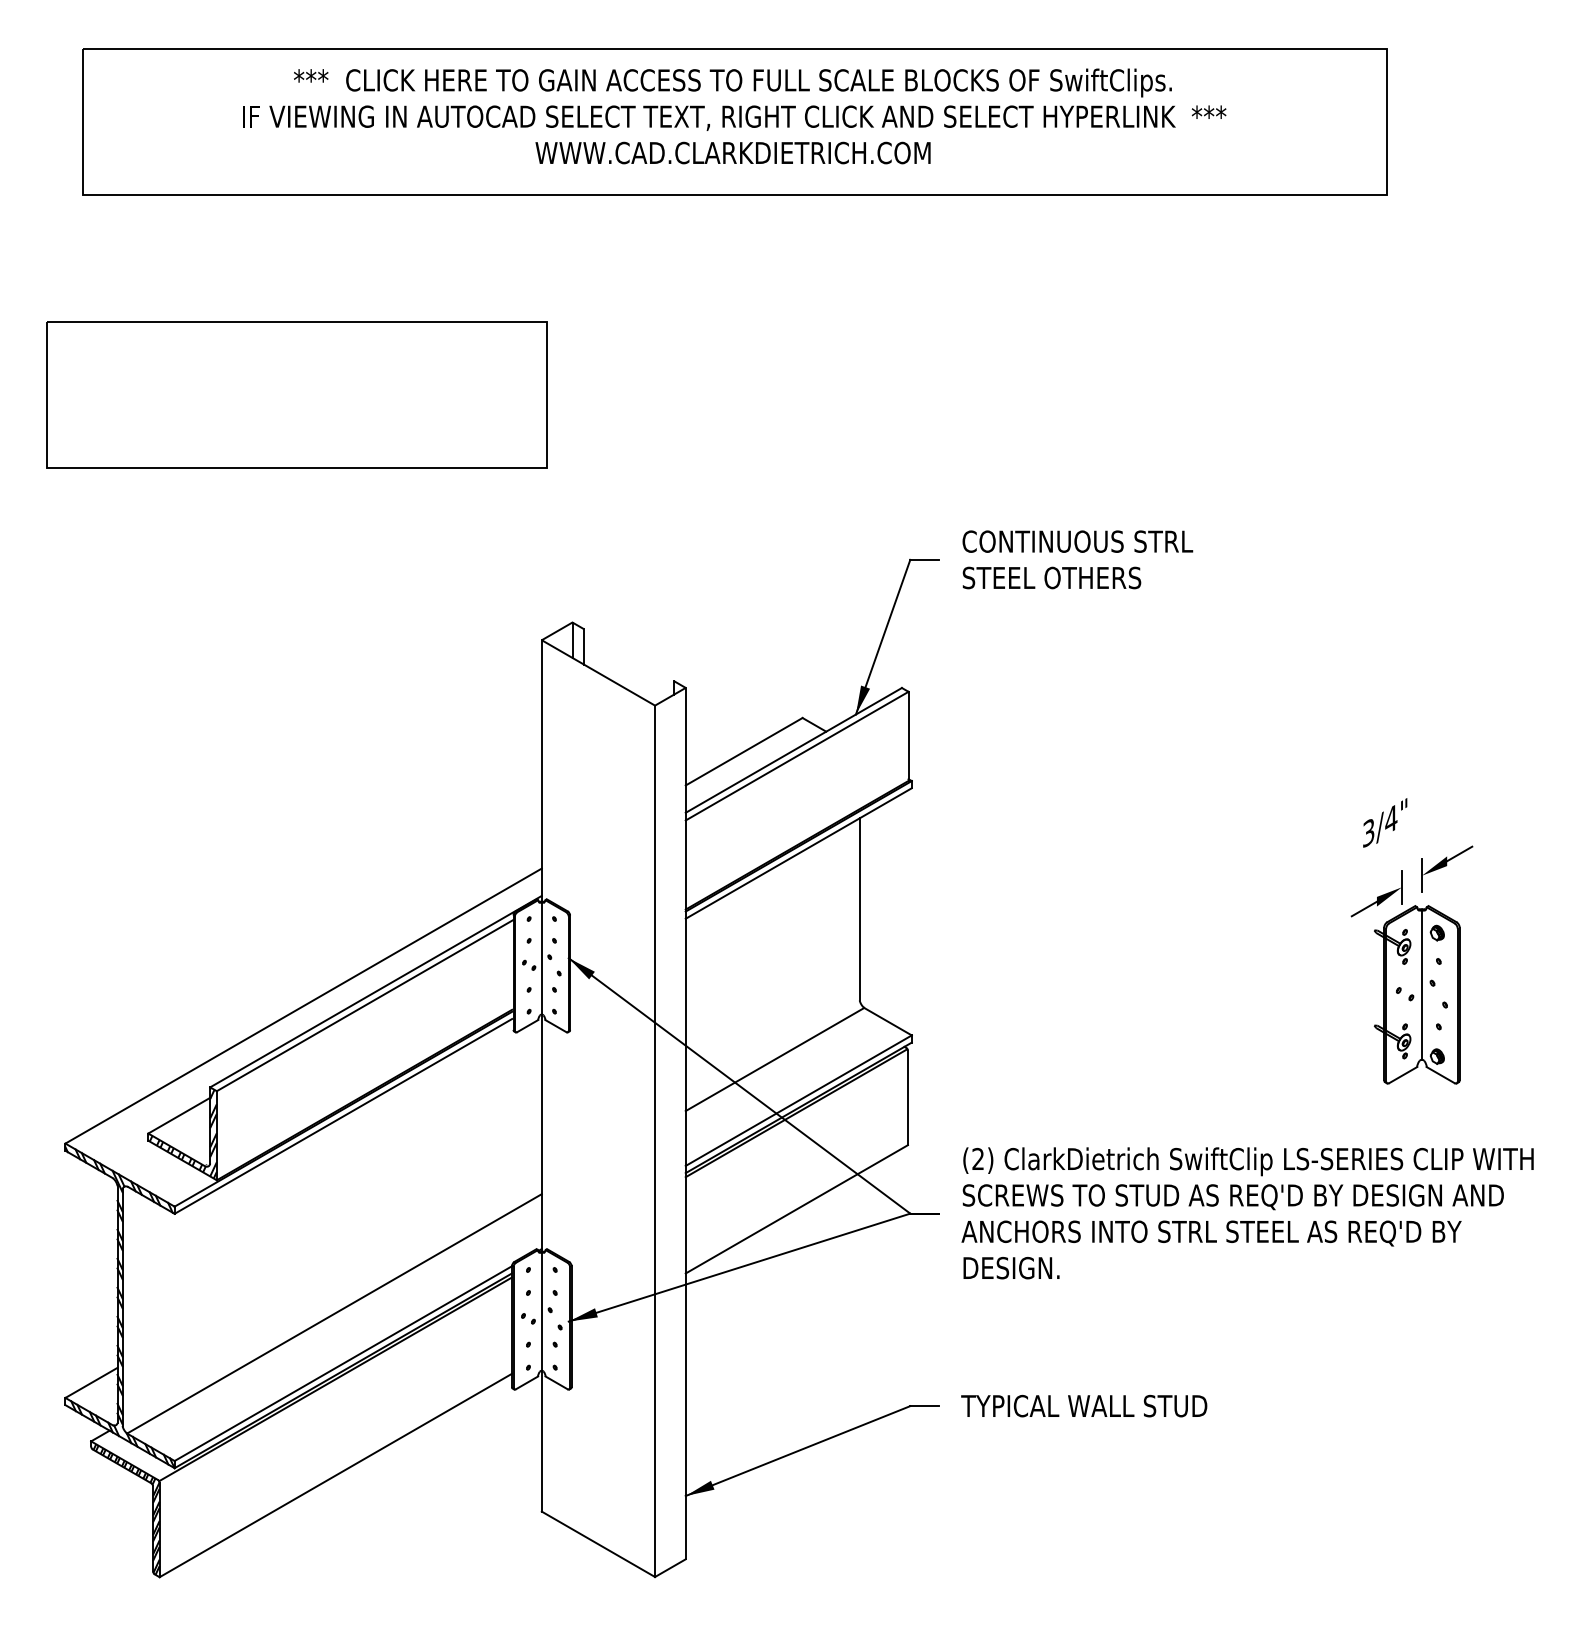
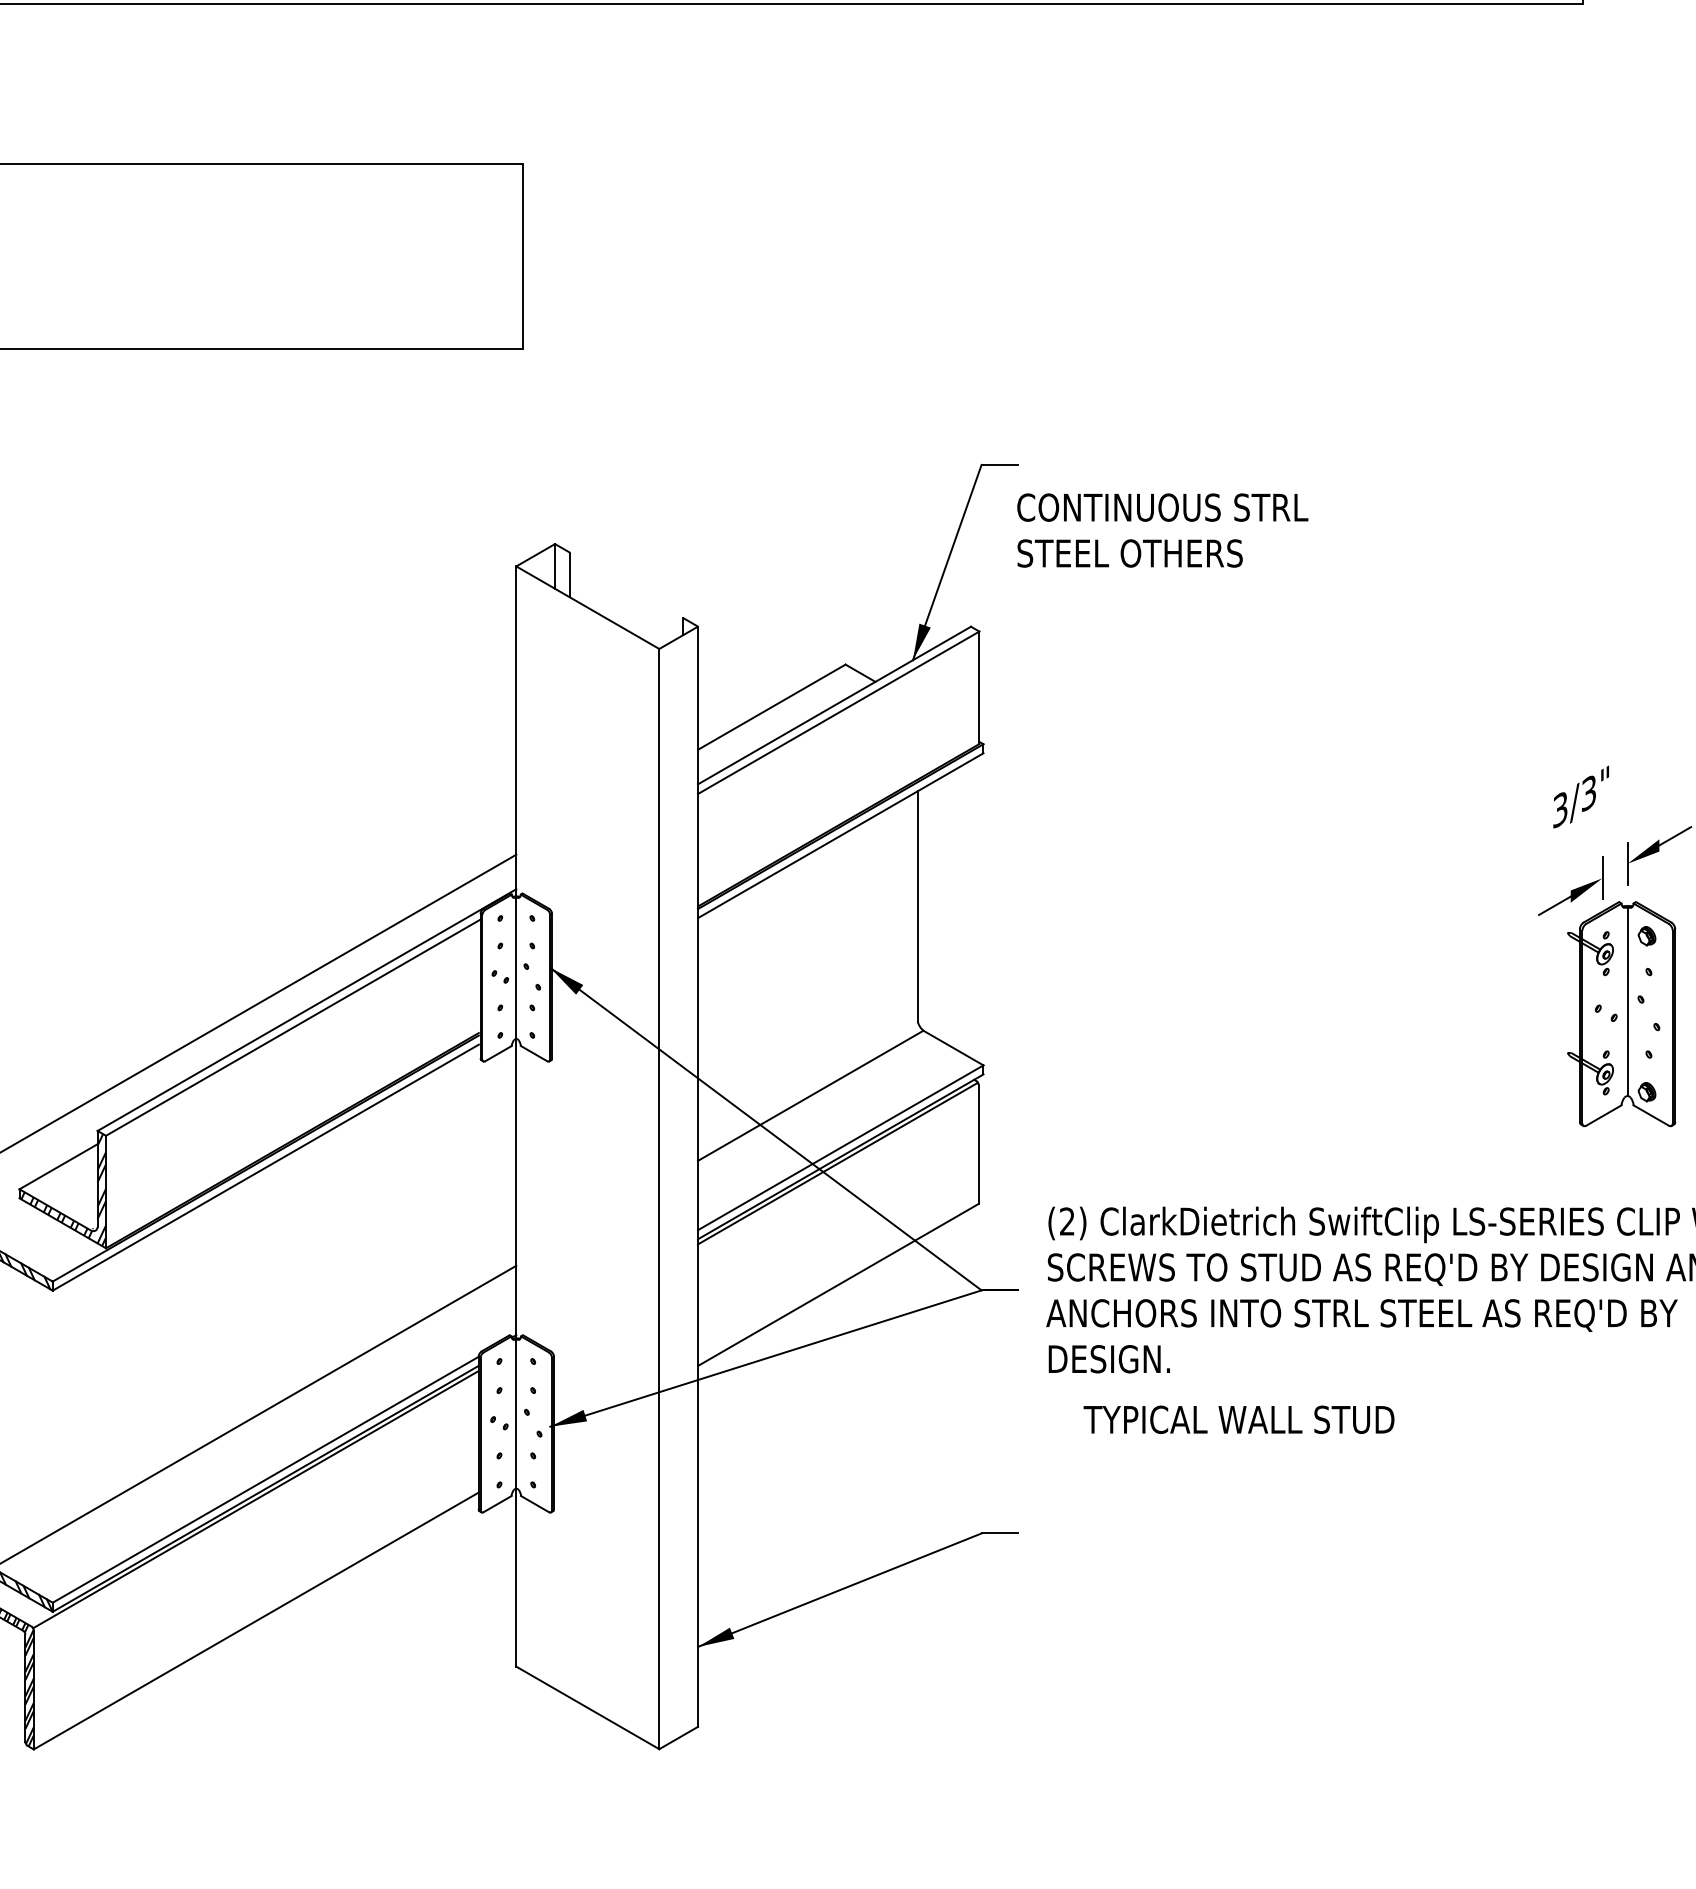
text: (1077, 559) -> (1162, 530), moved
text: (1391, 819) -> (1589, 792), 3/4" -> 3/3"
text: (1084, 1405) -> (1239, 1419), moved

